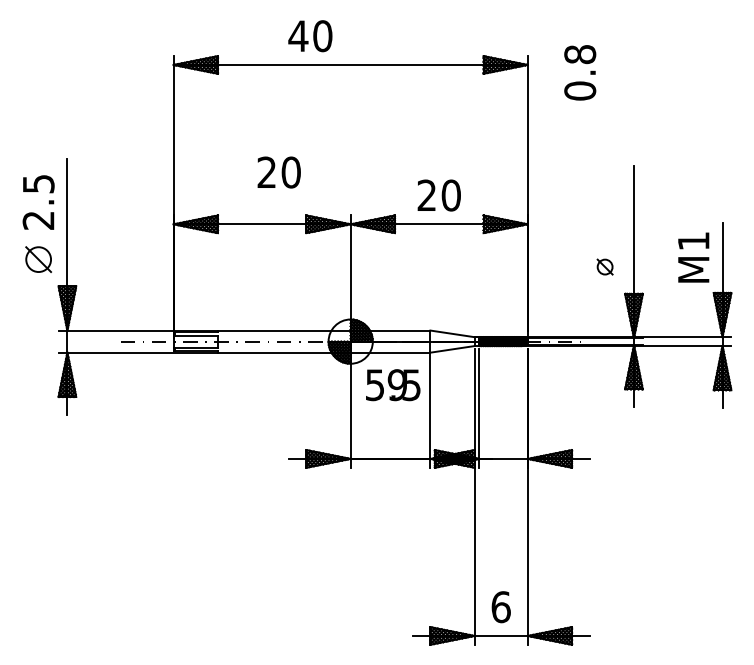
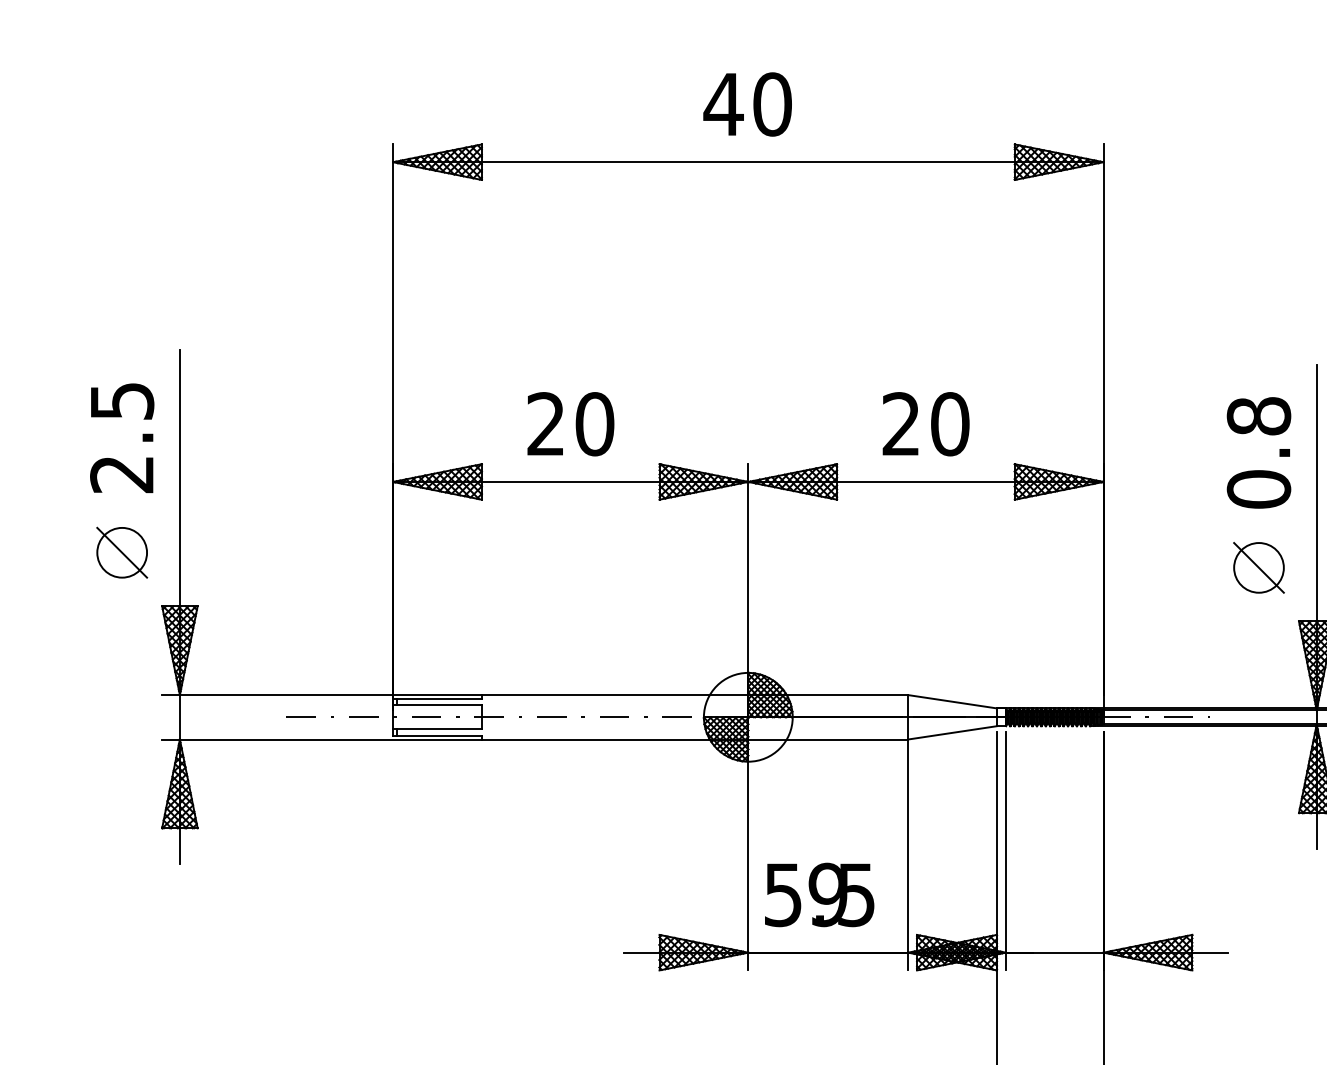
text: (310, 36) -> (747, 105), moved
text: (580, 72) -> (1259, 452), moved
text: (278, 172) -> (569, 424), moved
part: (604, 266) -> (1257, 566), size x1.67
text: (393, 385) -> (820, 895), moved

